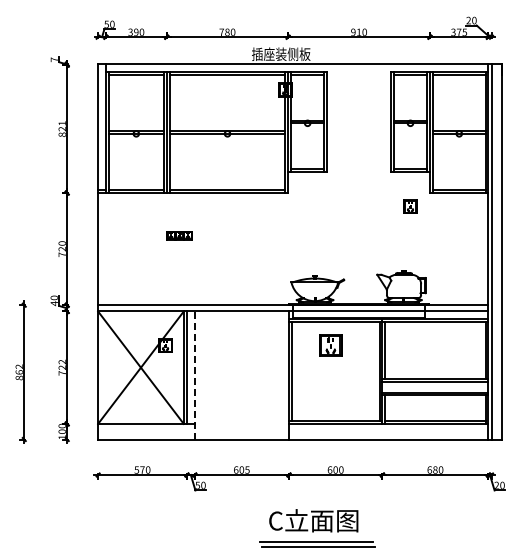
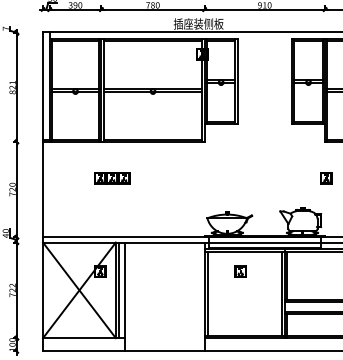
part: (410, 206) -> (326, 178), moved
part: (179, 235) -> (112, 178), size x1.67
part: (330, 345) -> (240, 271), size x0.62
line: (194, 375) -> (124, 296), dashed -> solid

